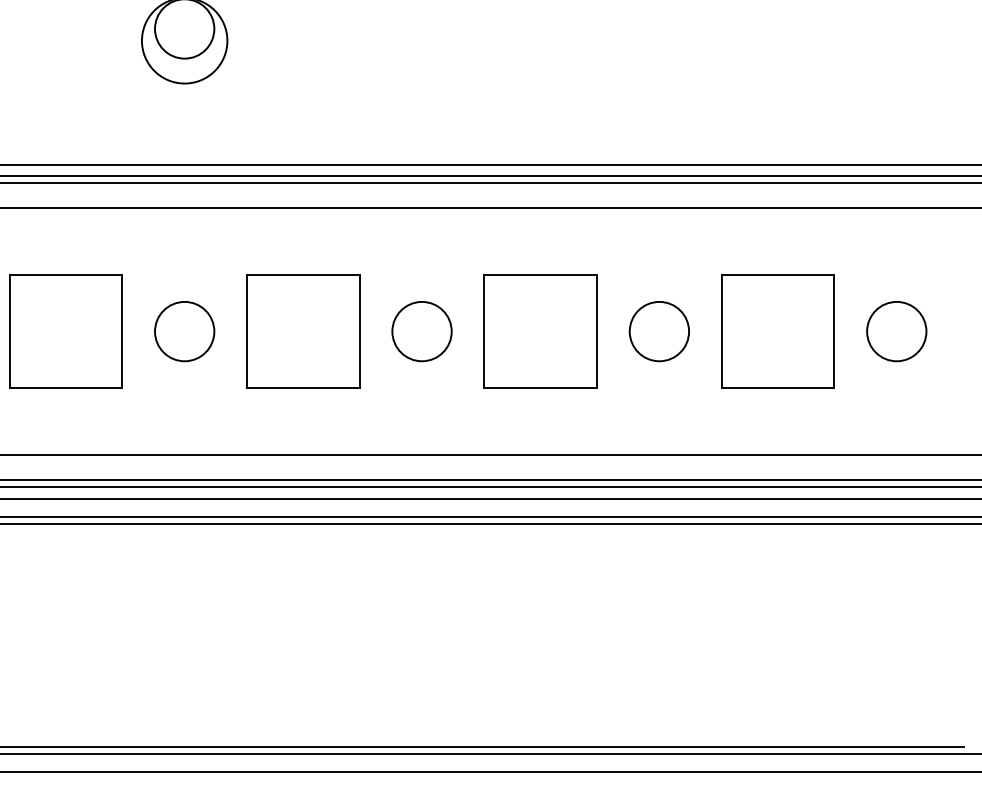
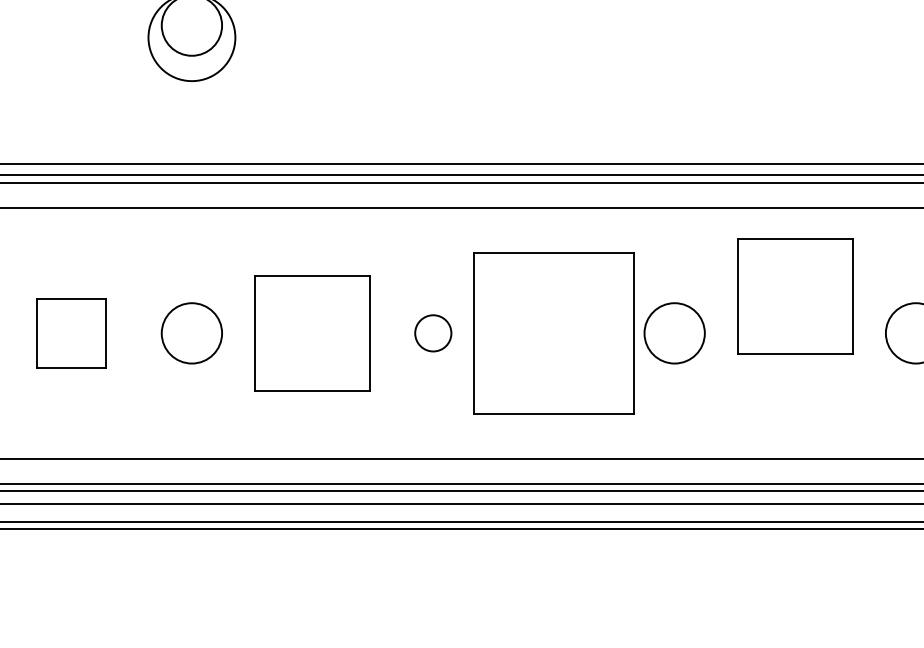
part: (65, 331) -> (70, 333), size x0.6
circle: (421, 331) -> (432, 333), size x0.6
part: (540, 331) -> (553, 333), size x1.4
part: (777, 331) -> (794, 296), moved

